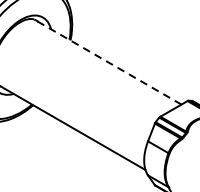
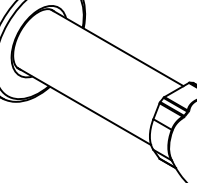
line: (108, 61) -> (117, 47), dashed -> solid

